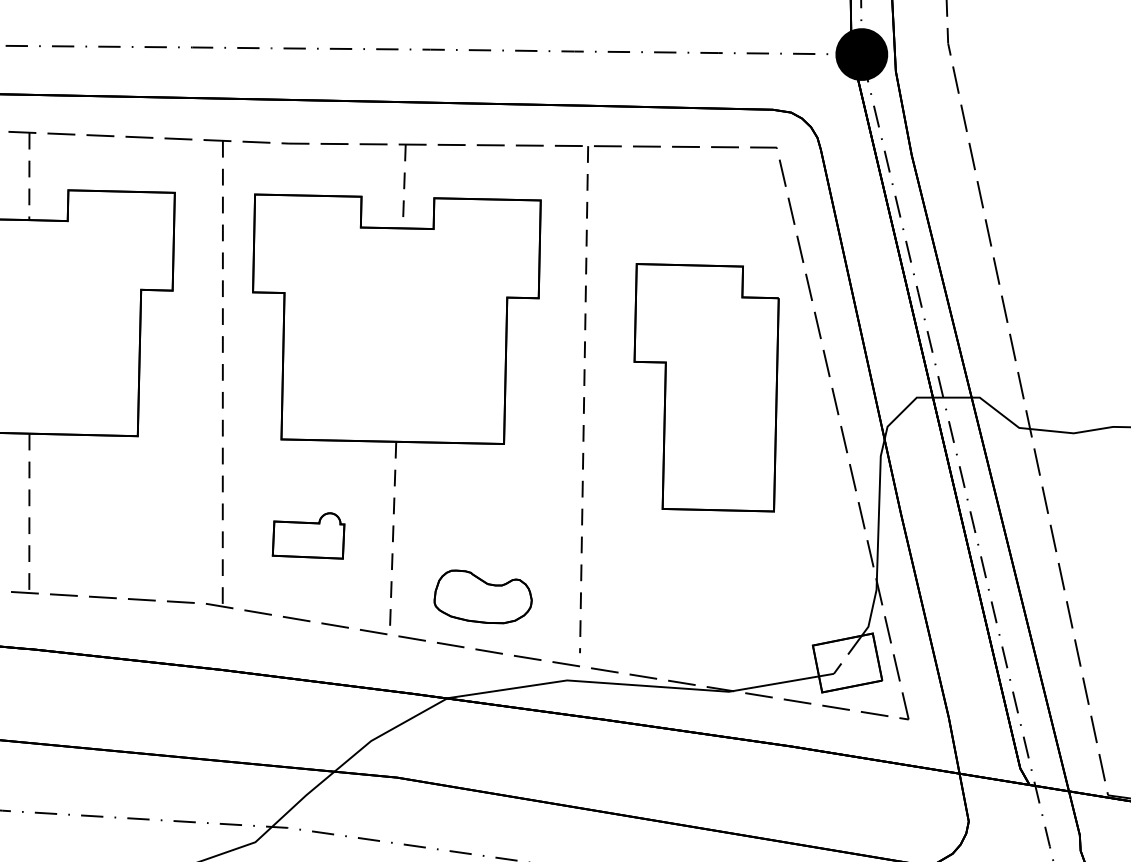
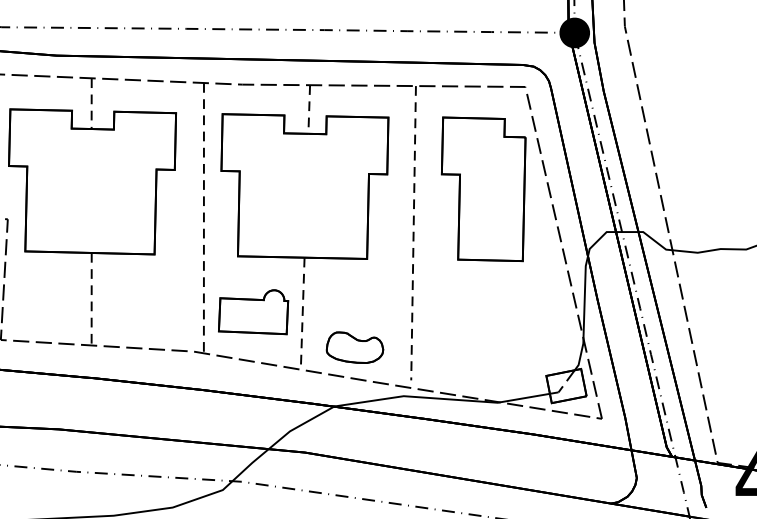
part: (706, 388) -> (483, 189), moved
part: (308, 536) -> (253, 312), size x1.67

